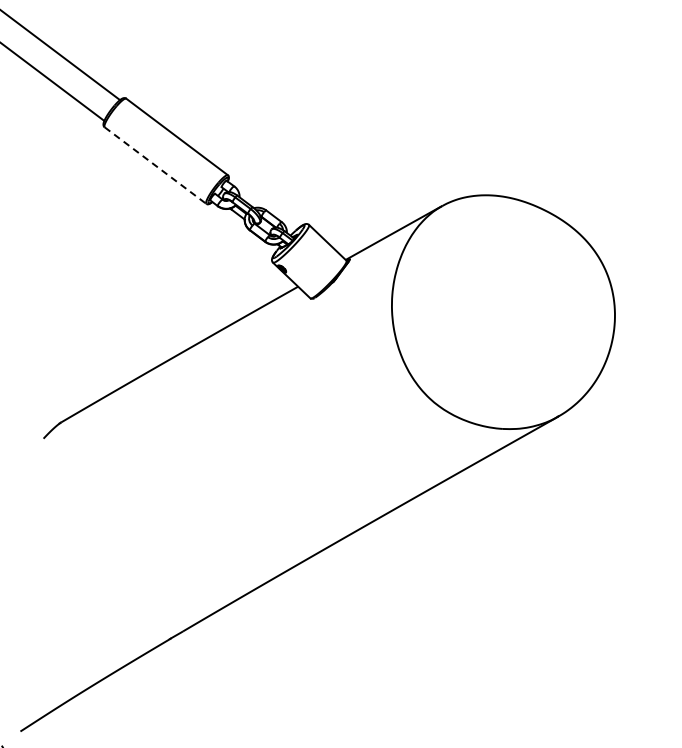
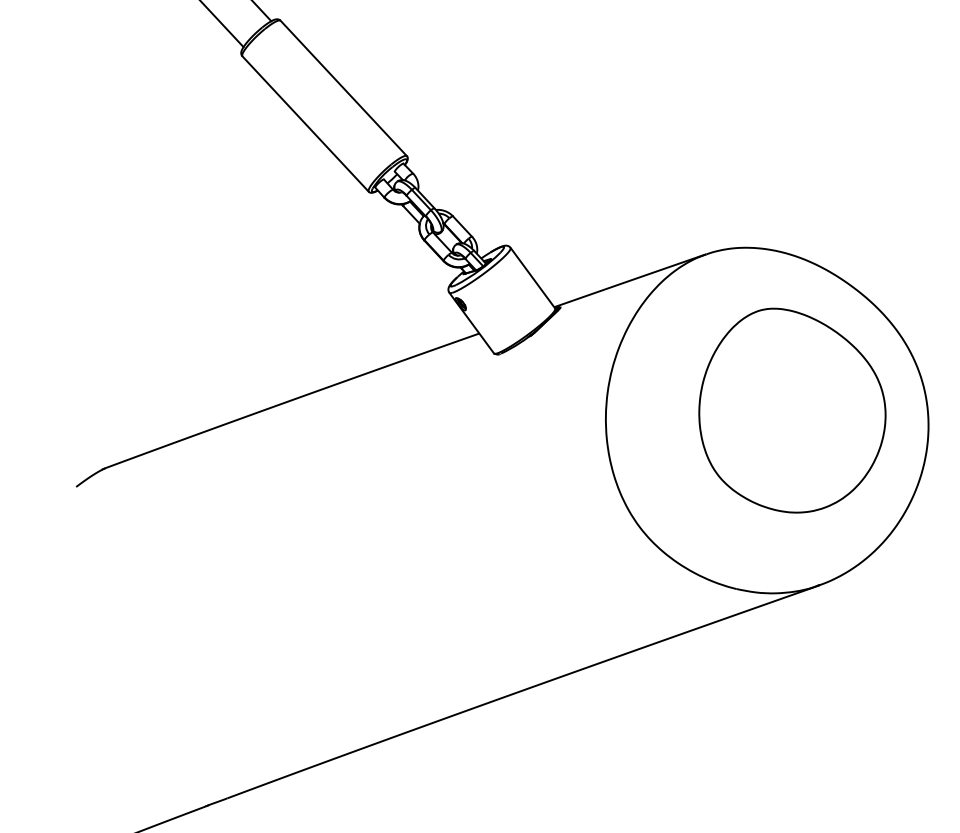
line: (155, 165) -> (305, 123), dashed -> solid
part: (519, 302) -> (792, 412), added

